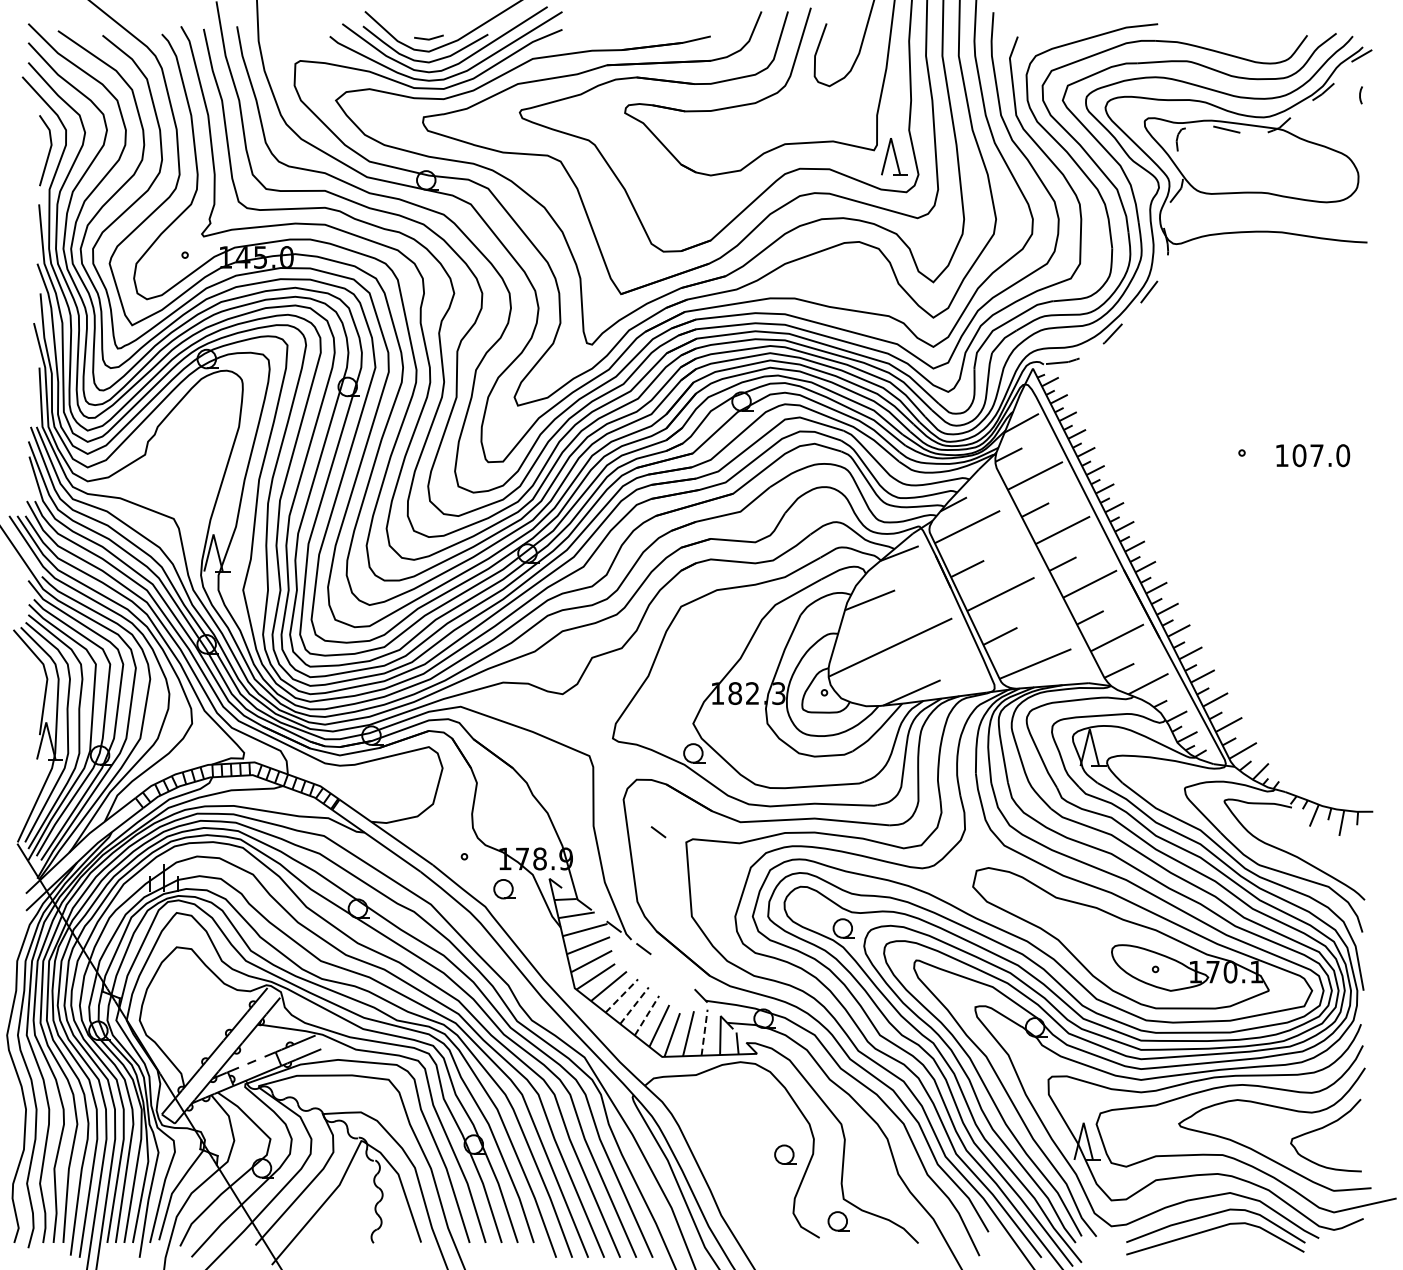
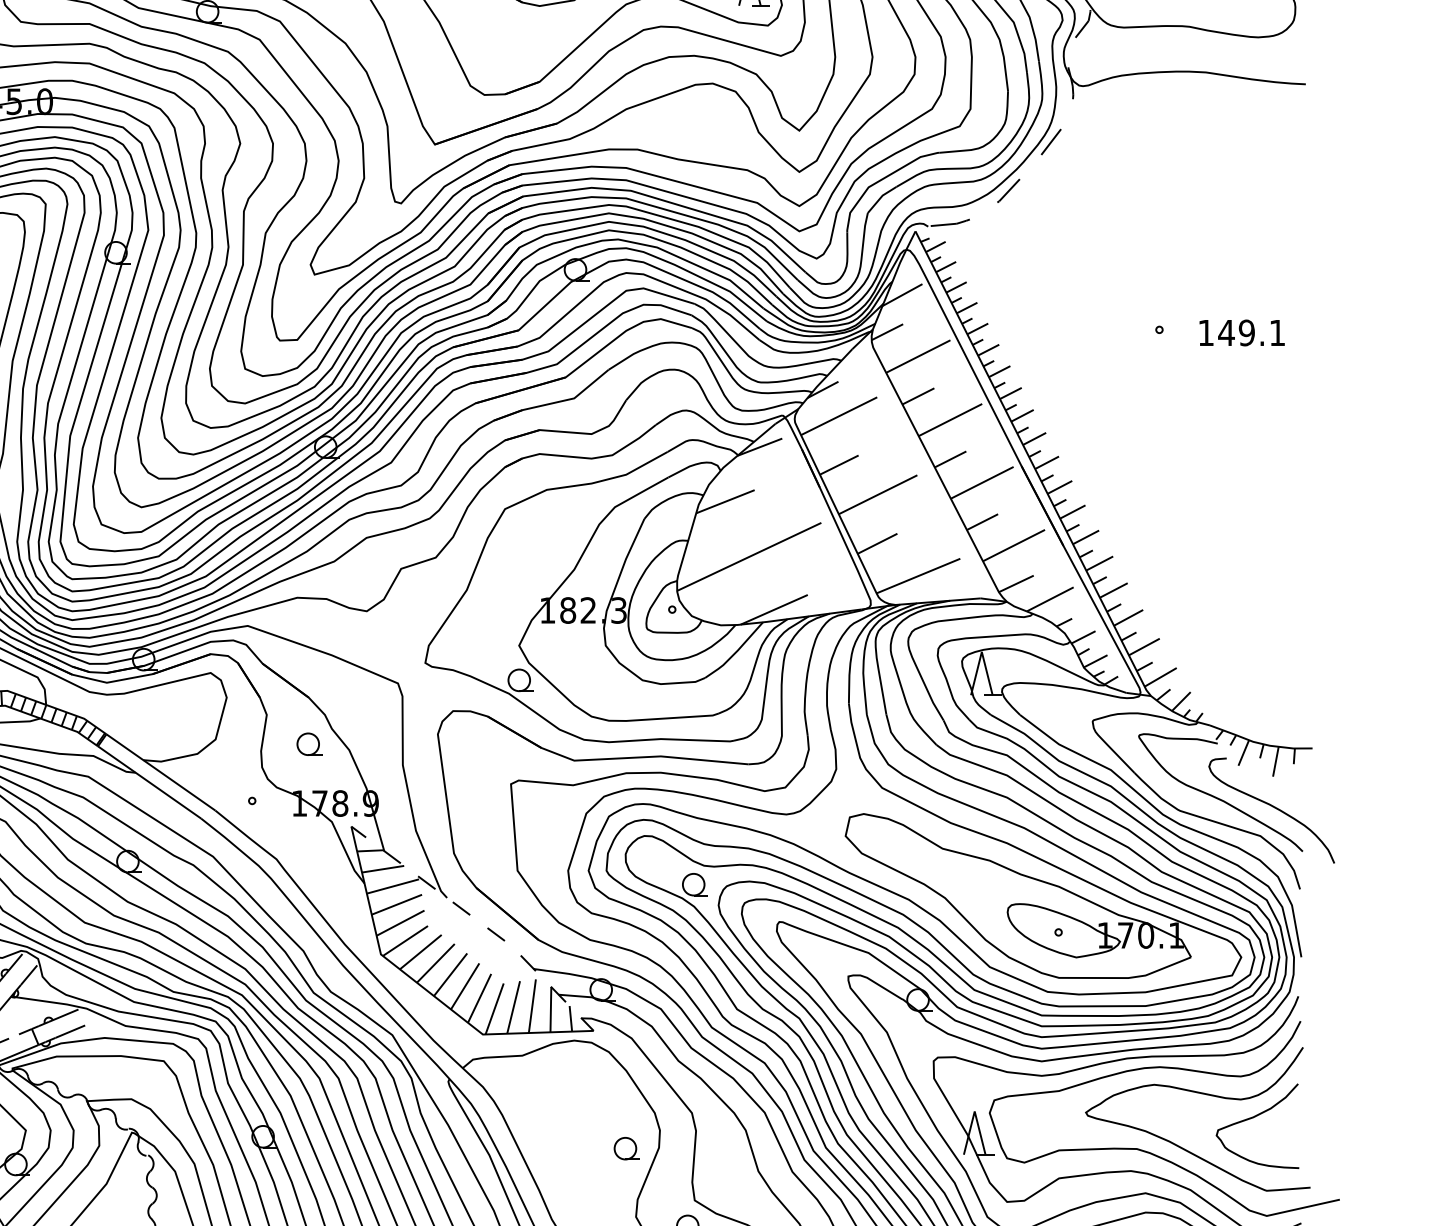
text: (1321, 455) -> (1252, 332), 107.0 -> 149.1
line: (658, 832) -> (496, 934), moved
curve: (1339, 862) -> (1273, 807), added
part: (504, 889) -> (309, 744), moved
line: (622, 995) -> (436, 962), dashed -> solid
line: (634, 1005) -> (450, 974), dashed -> solid
line: (647, 1015) -> (465, 986), dashed -> solid
line: (704, 1032) -> (532, 1006), dashed -> solid

